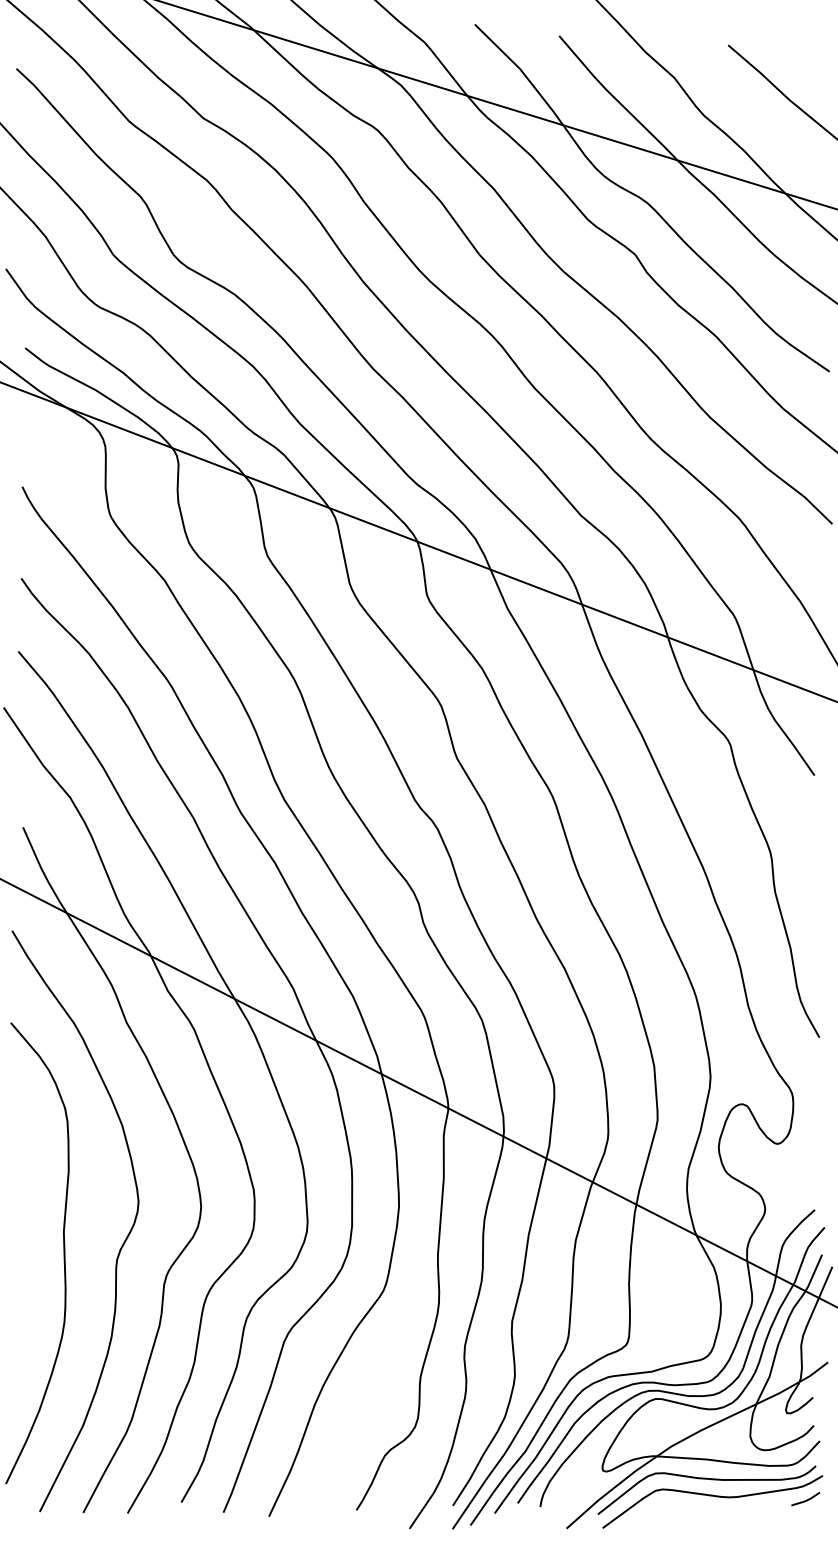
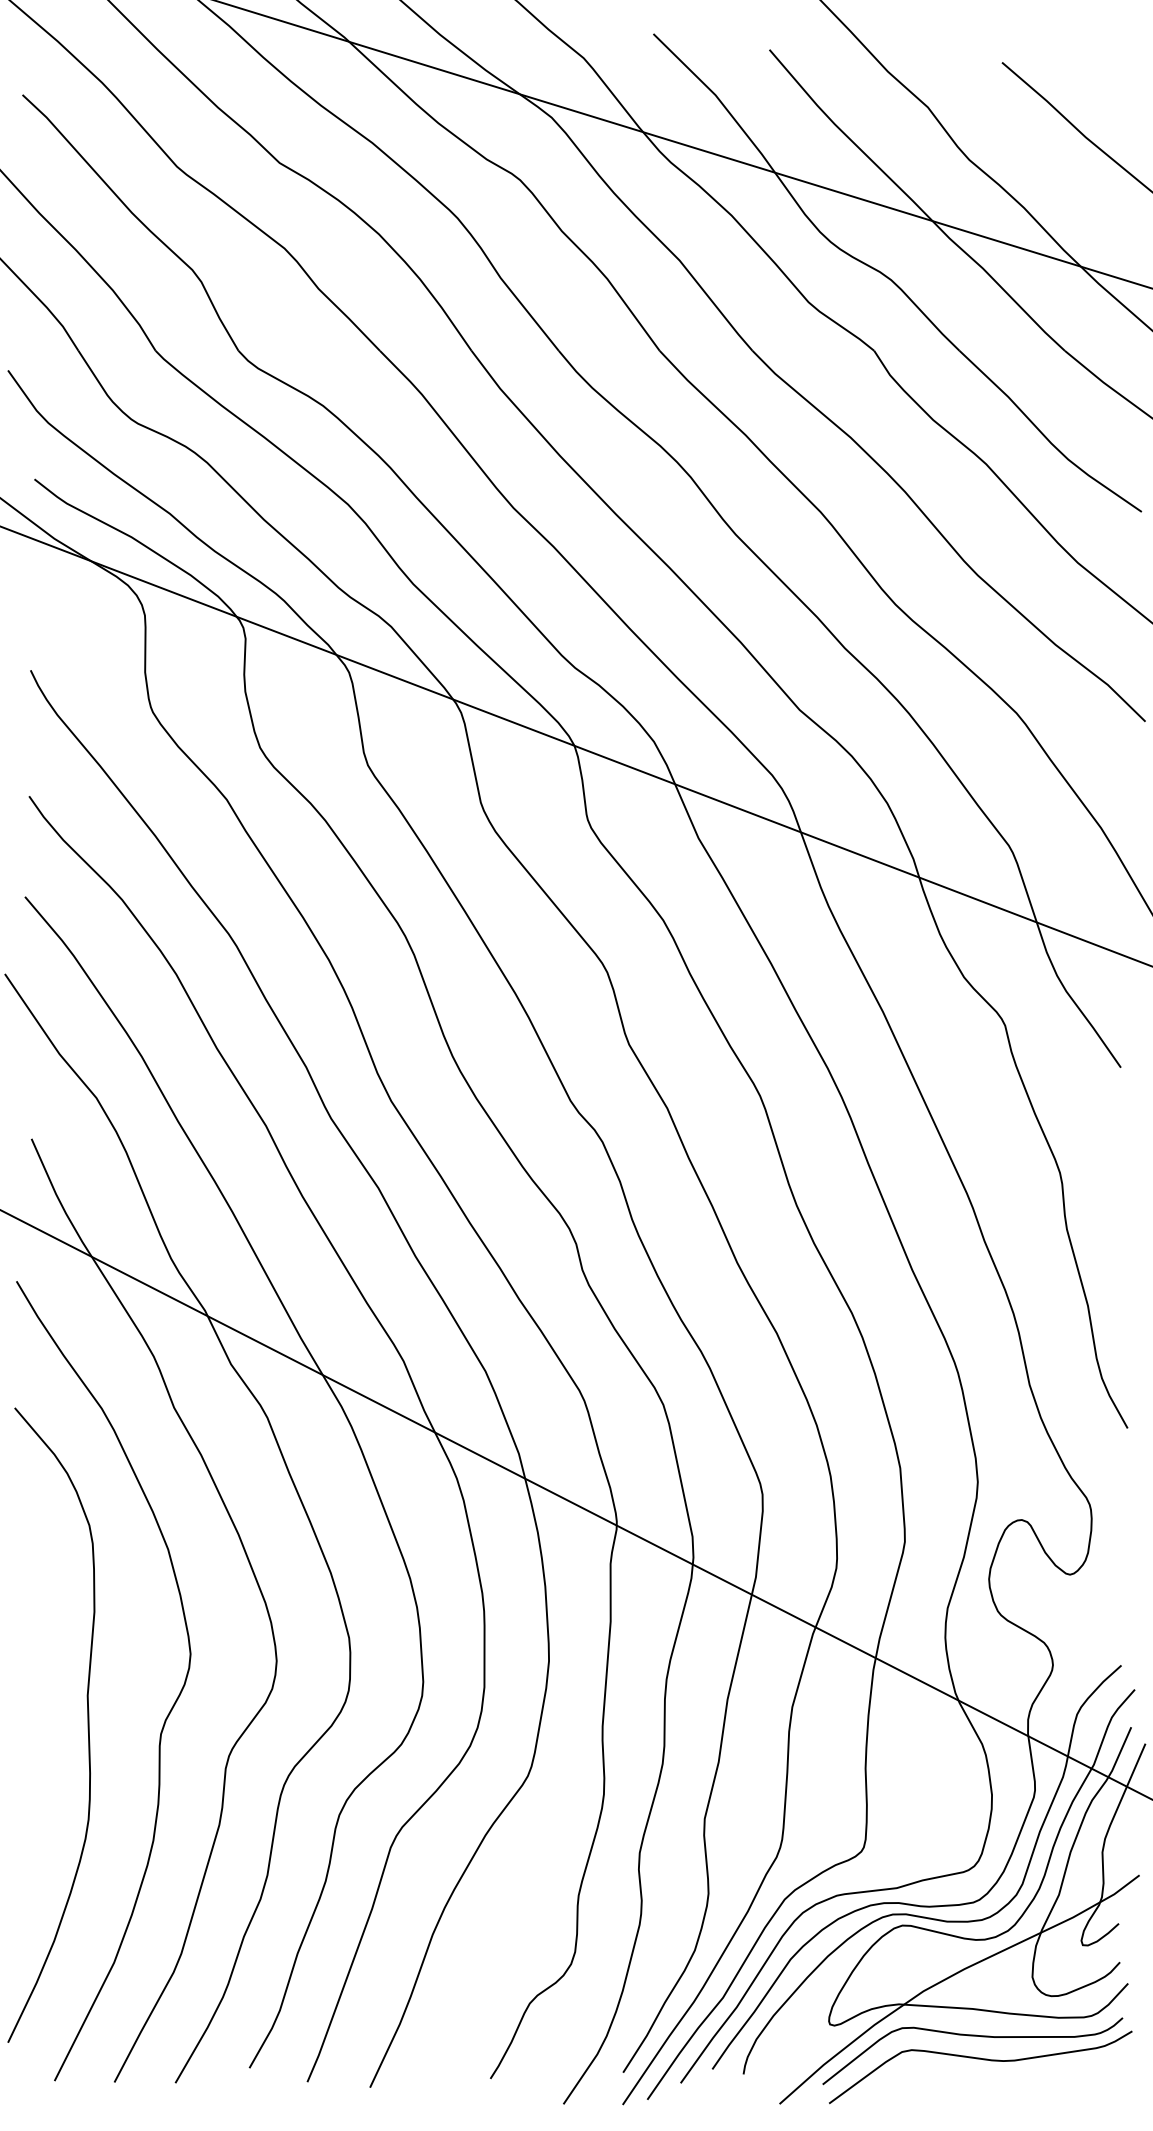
line: (806, 1499) -> (1109, 2064), removed

